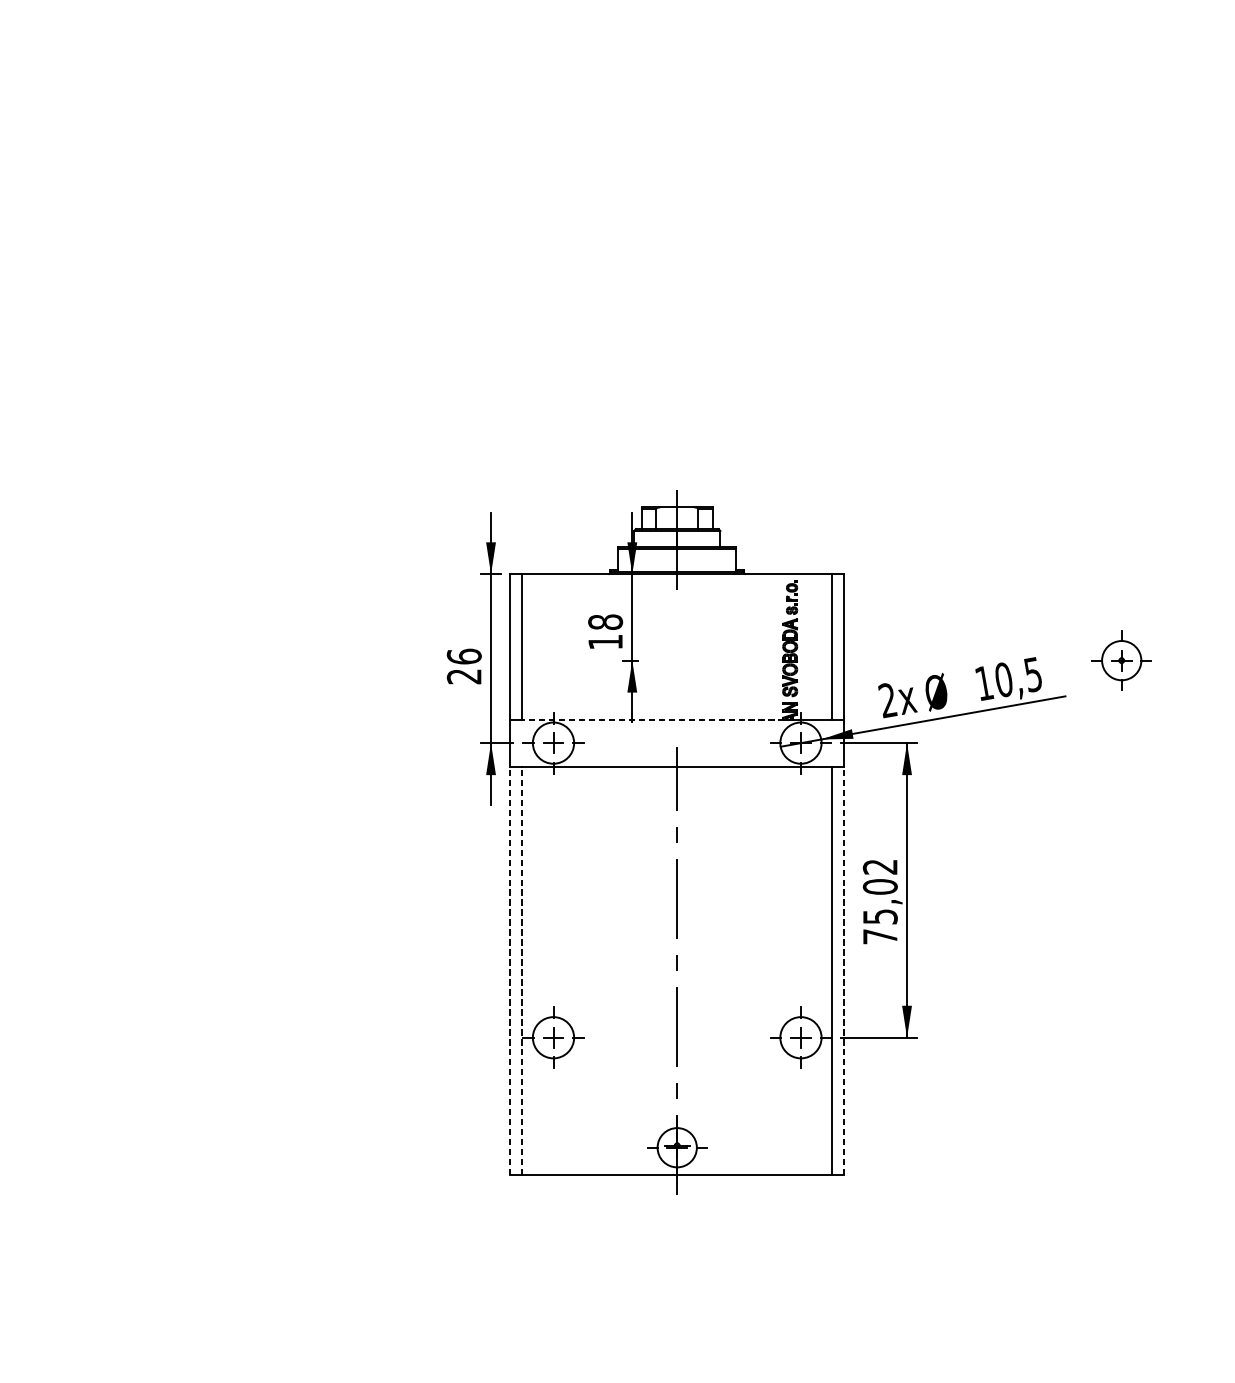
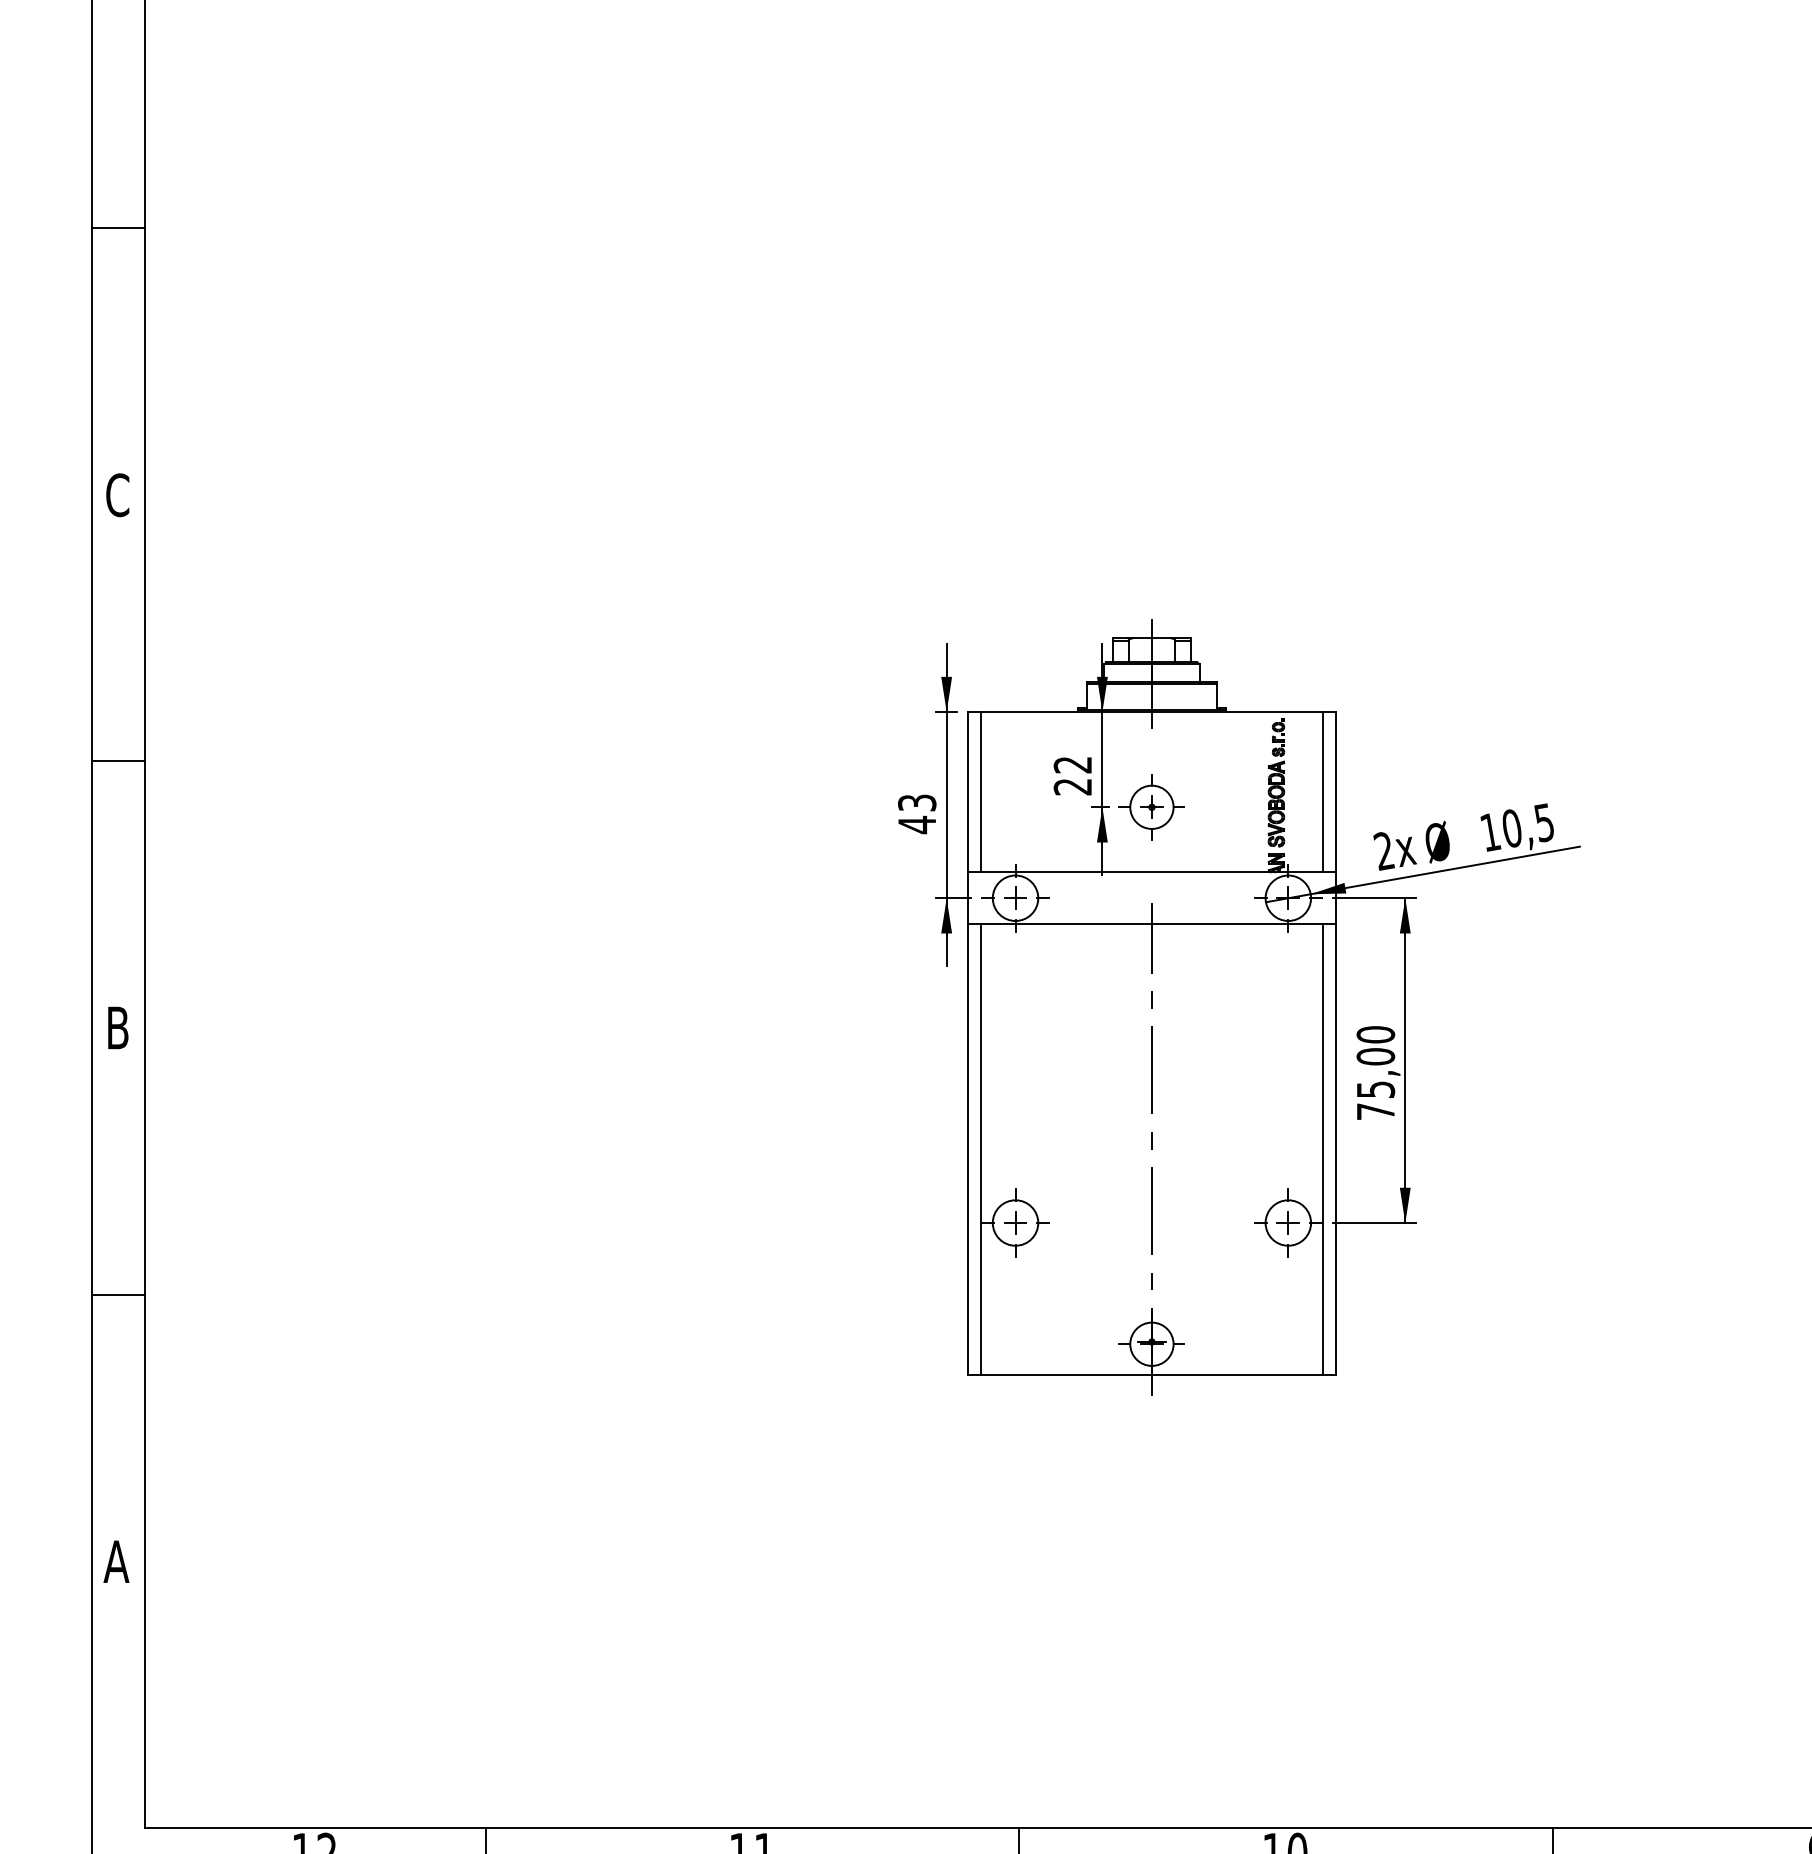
text: (605, 631) -> (1072, 775), 18 -> 22
part: (1121, 660) -> (1151, 807), moved
text: (464, 667) -> (917, 814), 26 -> 43
line: (653, 719) -> (1125, 872), dashed -> solid
text: (880, 866) -> (1375, 1034), 75,02 -> 75,00
line: (509, 970) -> (967, 1148), dashed -> solid
line: (521, 970) -> (980, 1148), dashed -> solid
line: (843, 970) -> (1335, 1148), dashed -> solid

